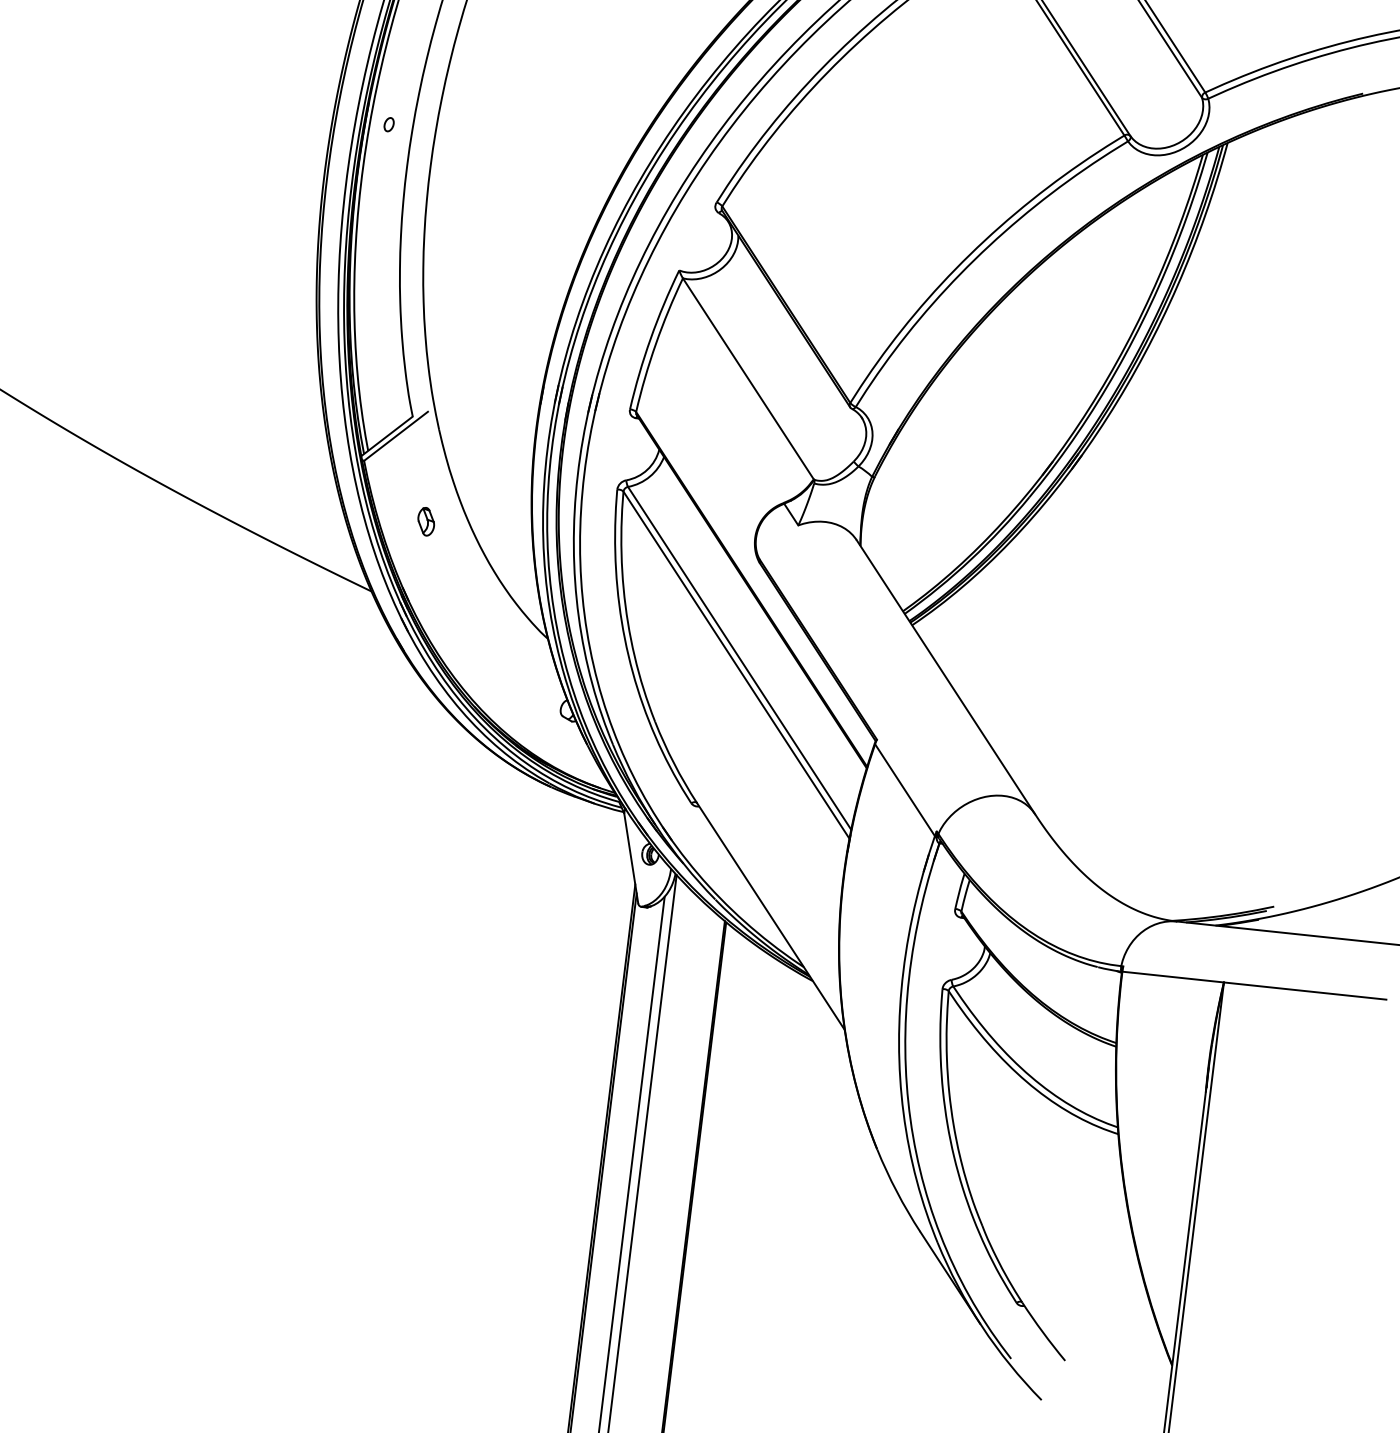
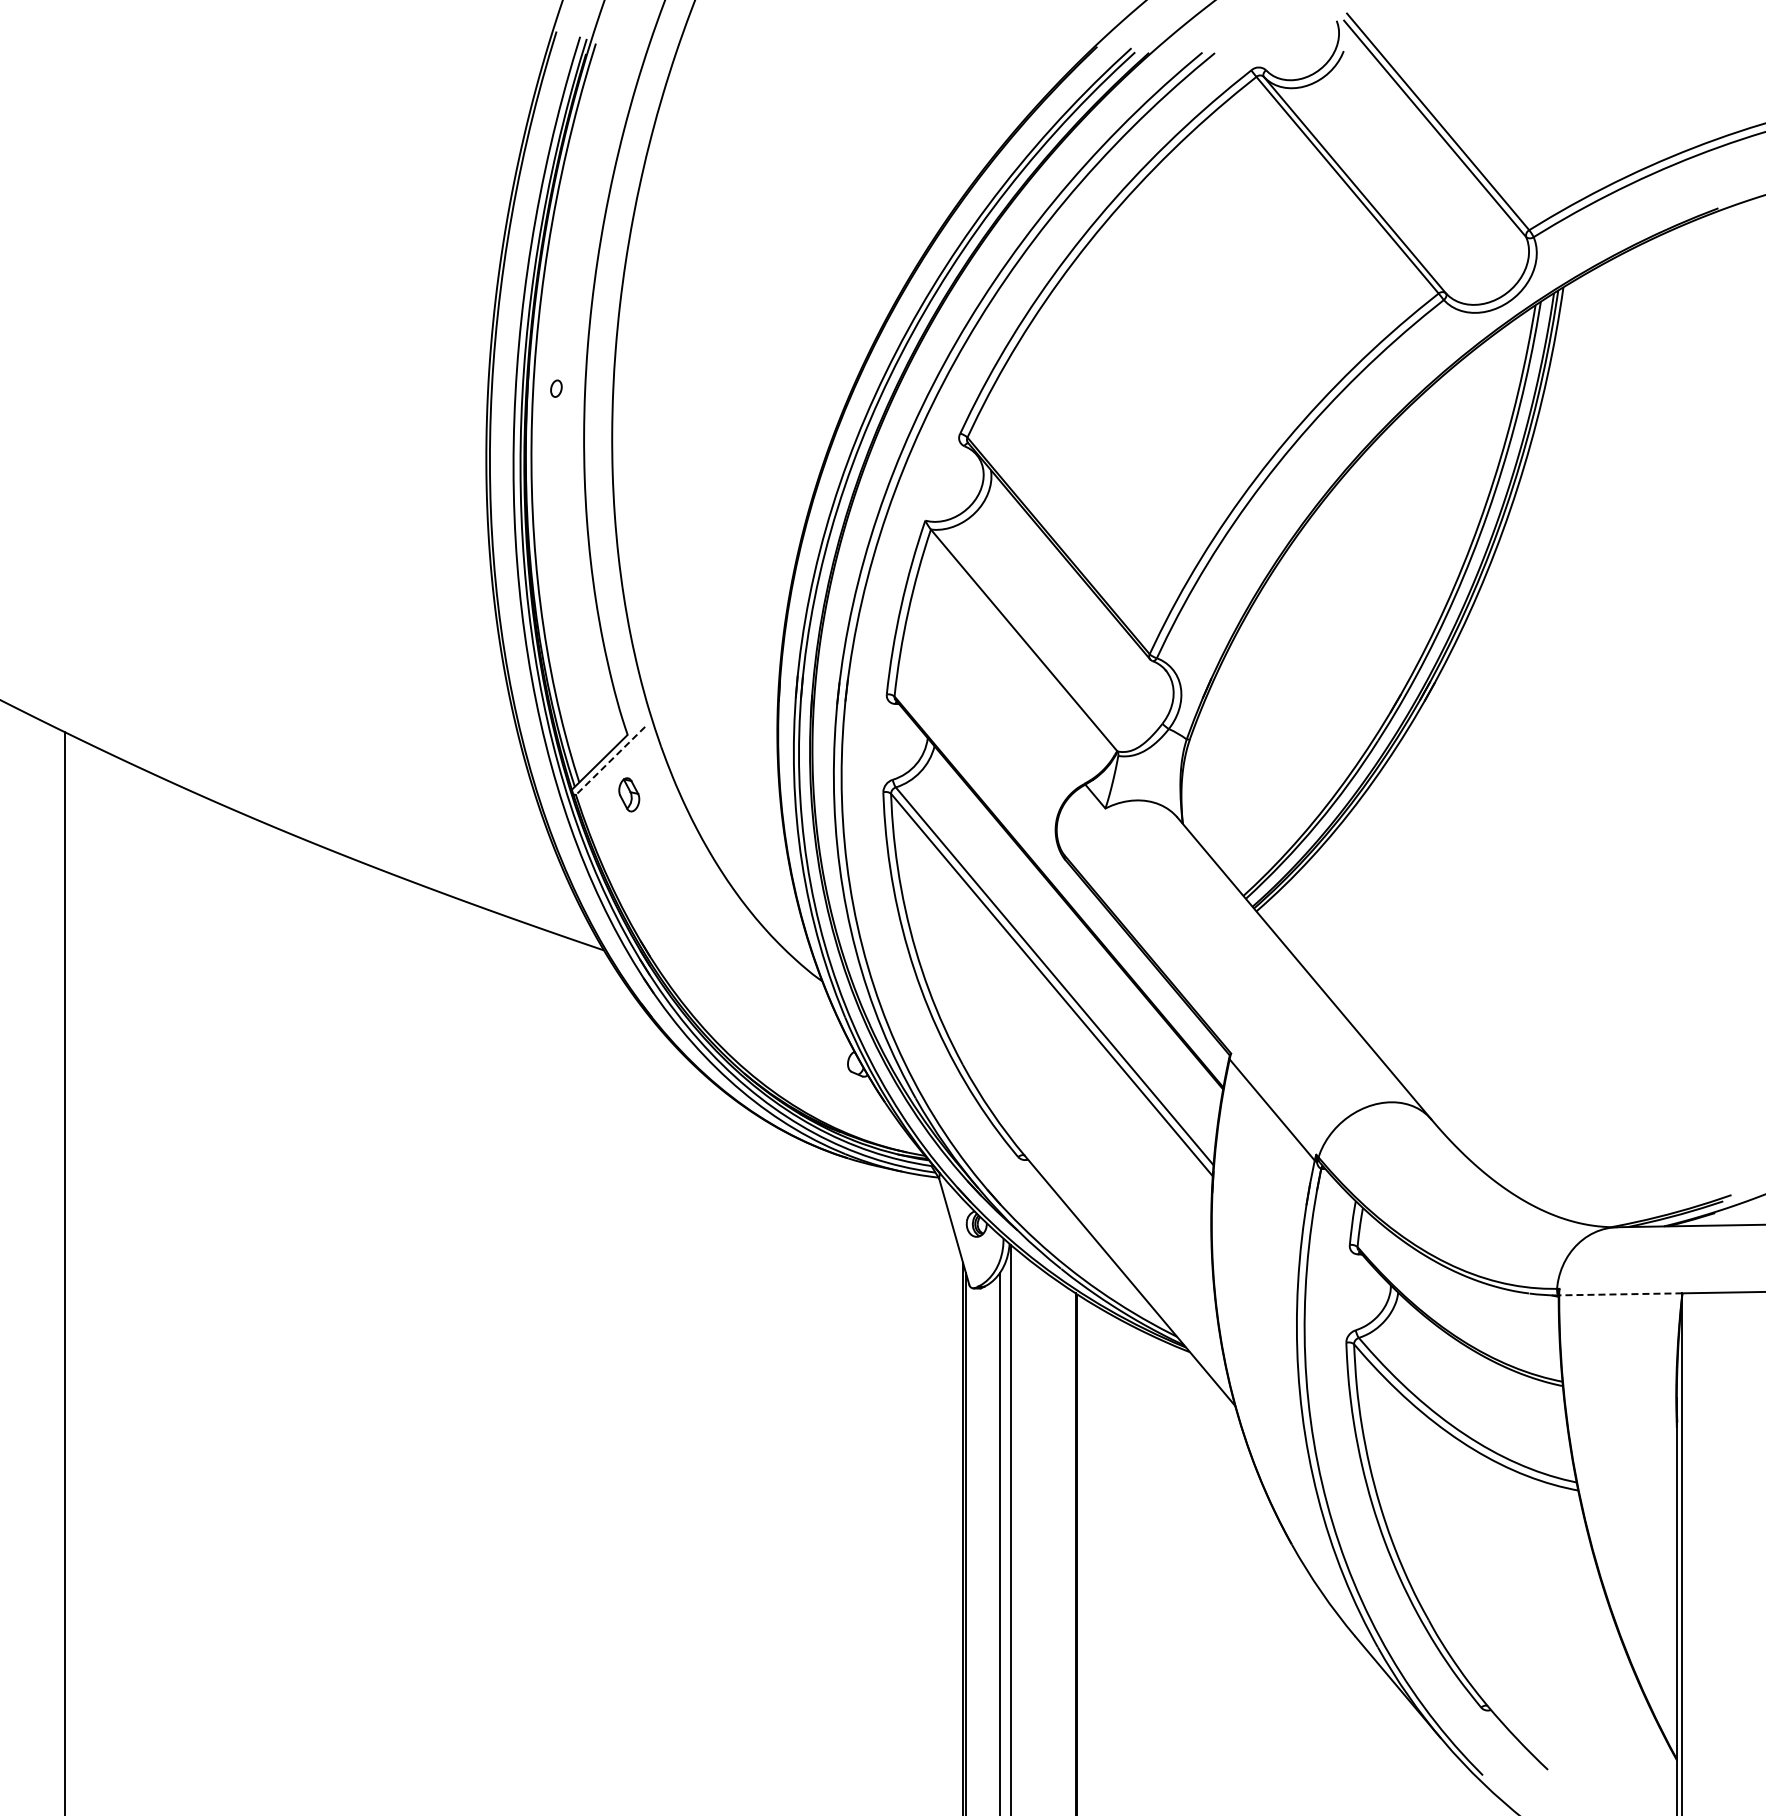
line: (396, 435) -> (610, 760), solid -> dashed
part: (426, 521) -> (629, 794), moved
line: (1172, 977) -> (1620, 1294), solid -> dashed

